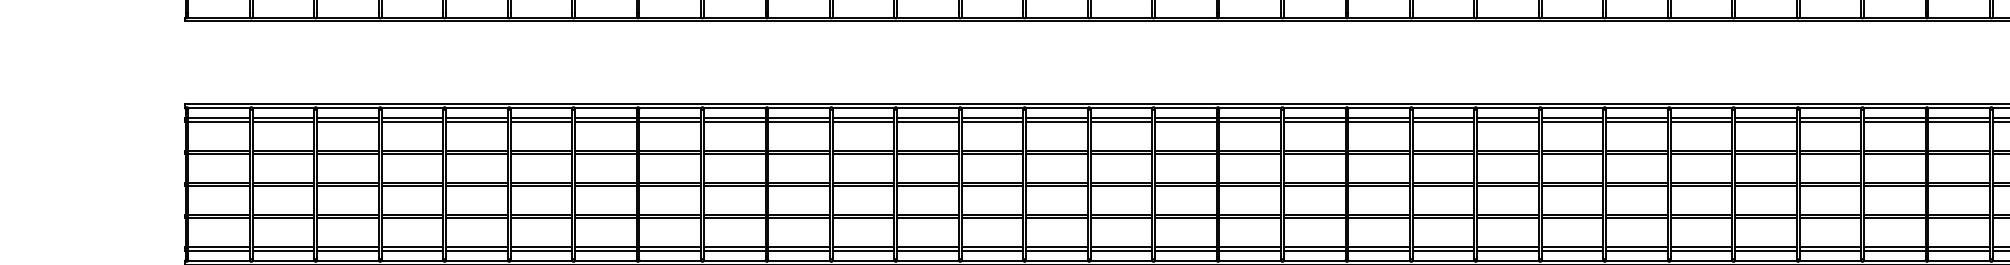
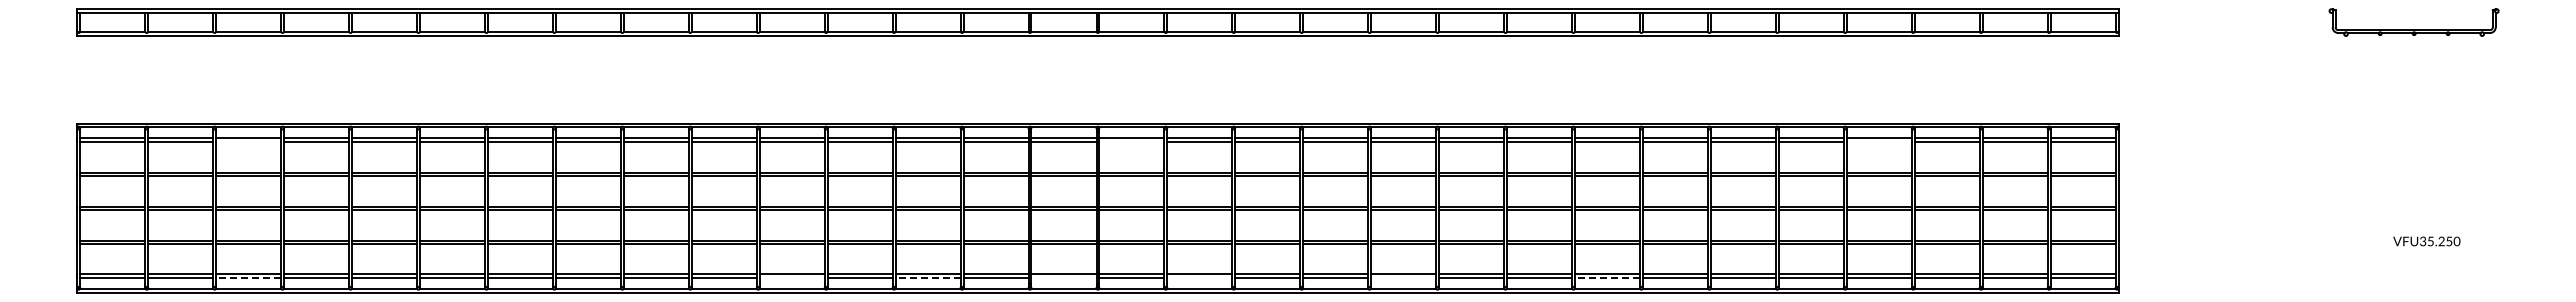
line: (347, 121) -> (248, 141), removed
line: (1185, 121) -> (1131, 141), removed
line: (1894, 121) -> (1878, 141), removed
line: (347, 251) -> (248, 278), solid -> dashed
line: (862, 251) -> (791, 278), removed
line: (992, 251) -> (928, 278), solid -> dashed
line: (1120, 251) -> (1063, 278), removed
line: (1249, 251) -> (1199, 278), removed
line: (1443, 251) -> (1403, 278), removed
line: (1636, 251) -> (1607, 278), solid -> dashed

